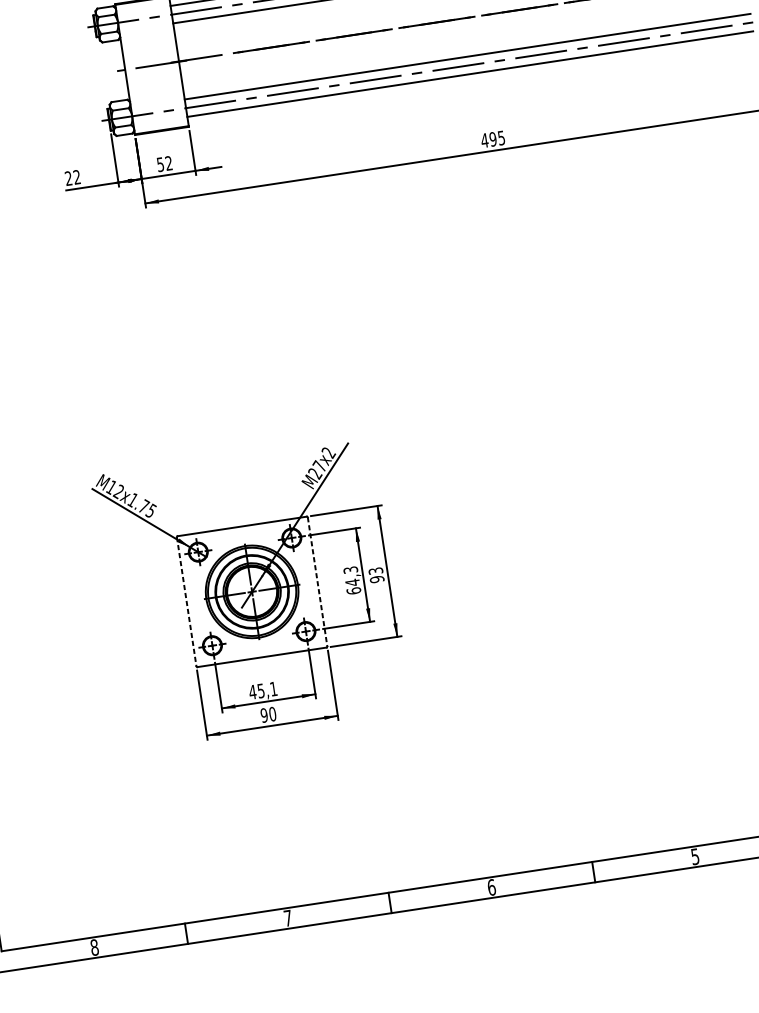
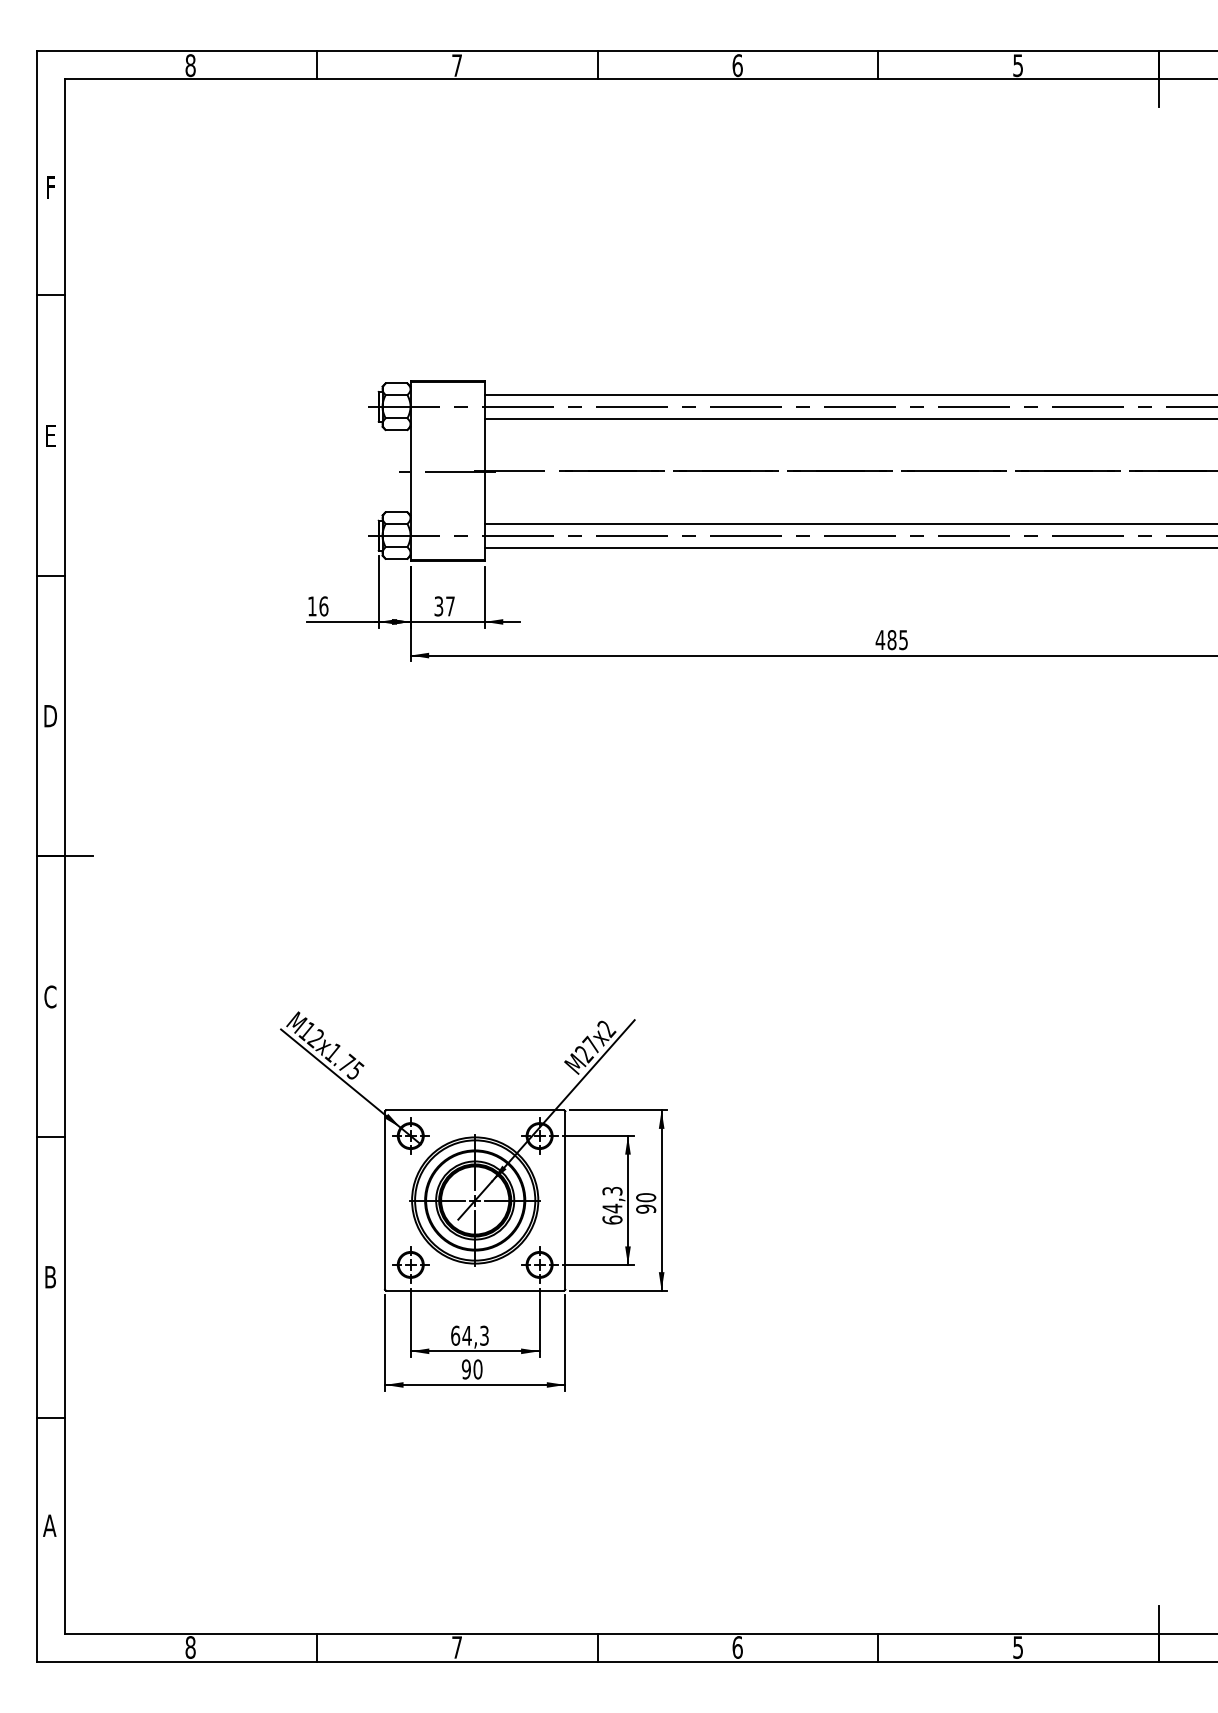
text: (492, 139) -> (891, 640), 495 -> 485
text: (164, 164) -> (444, 606), 52 -> 37
text: (73, 177) -> (318, 606), 22 -> 16
text: (376, 570) -> (646, 1197), 93 -> 90
line: (317, 582) -> (565, 1201), dashed -> solid
line: (187, 602) -> (385, 1201), dashed -> solid
text: (262, 690) -> (469, 1335), 45,1 -> 64,3

